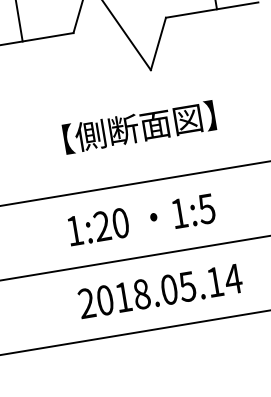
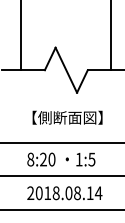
text: (74, 230) -> (30, 159), 1:20 -> 8:20
text: (185, 285) -> (76, 192), 2018.05.14 -> 2018.08.14

